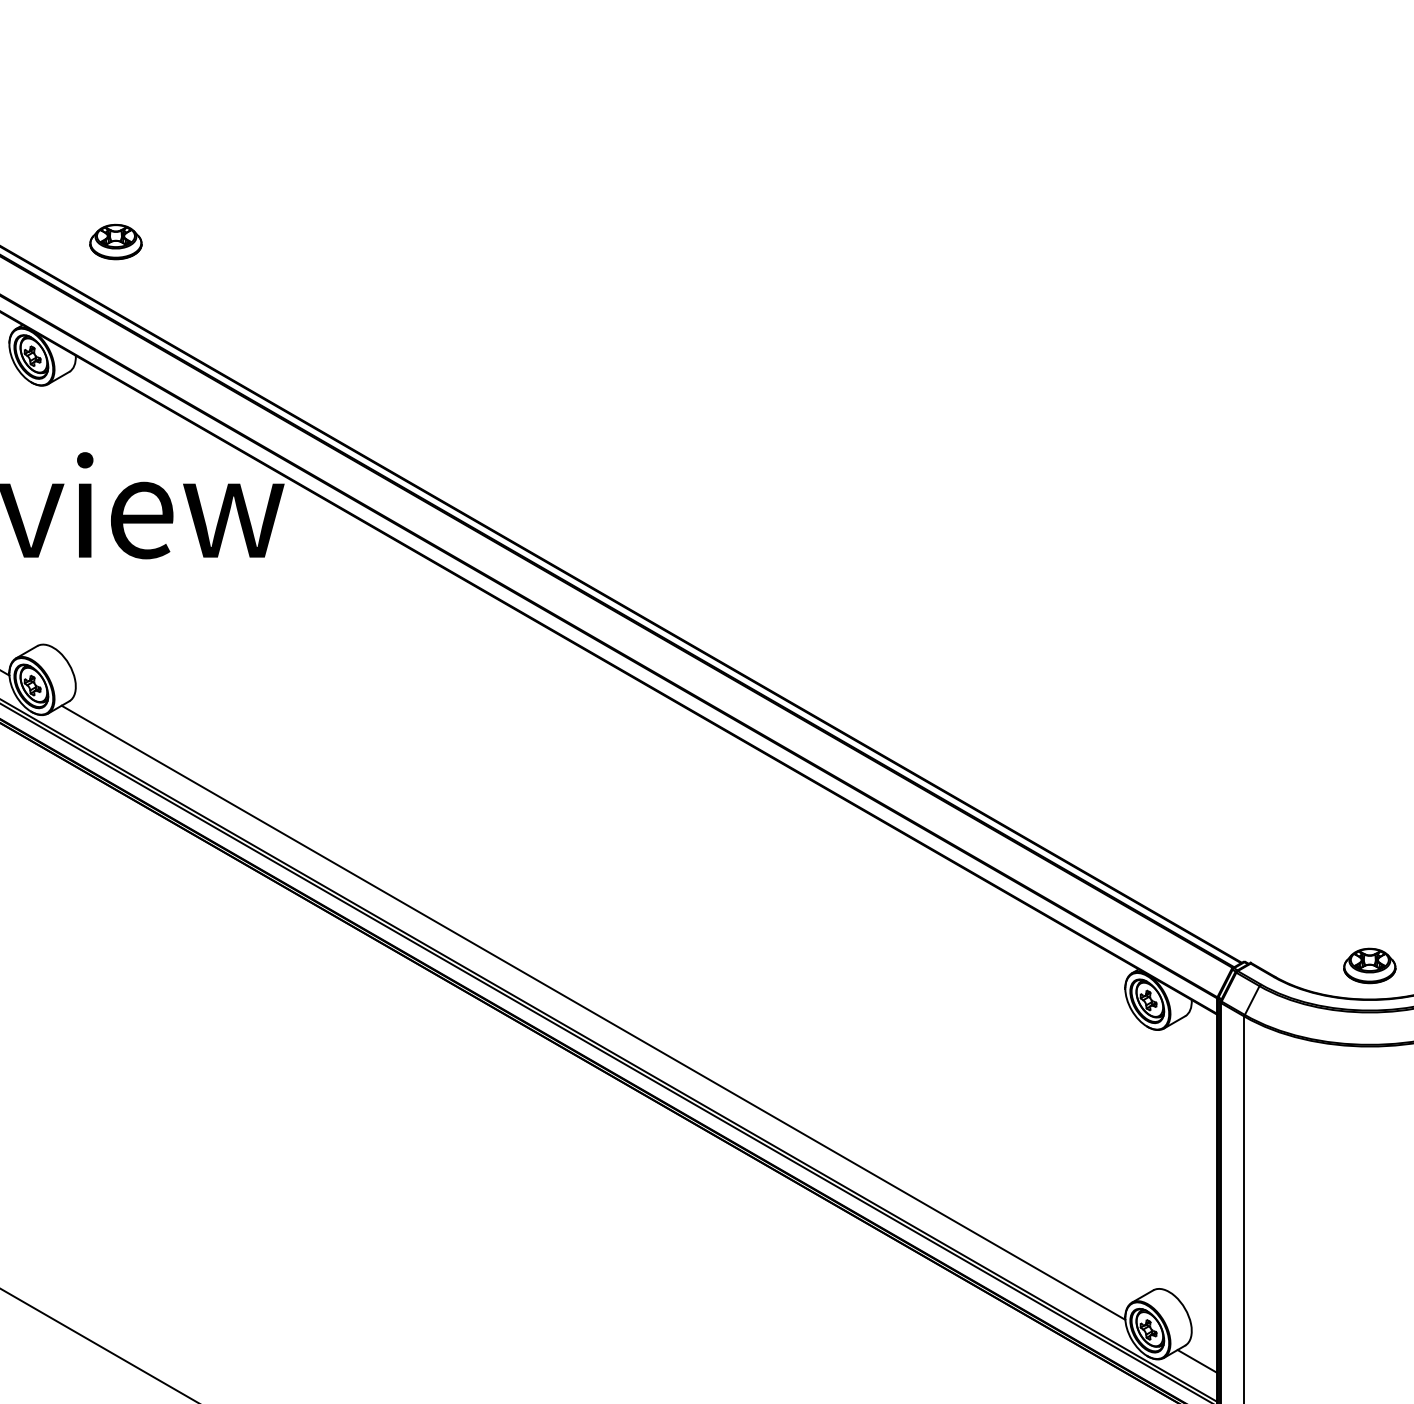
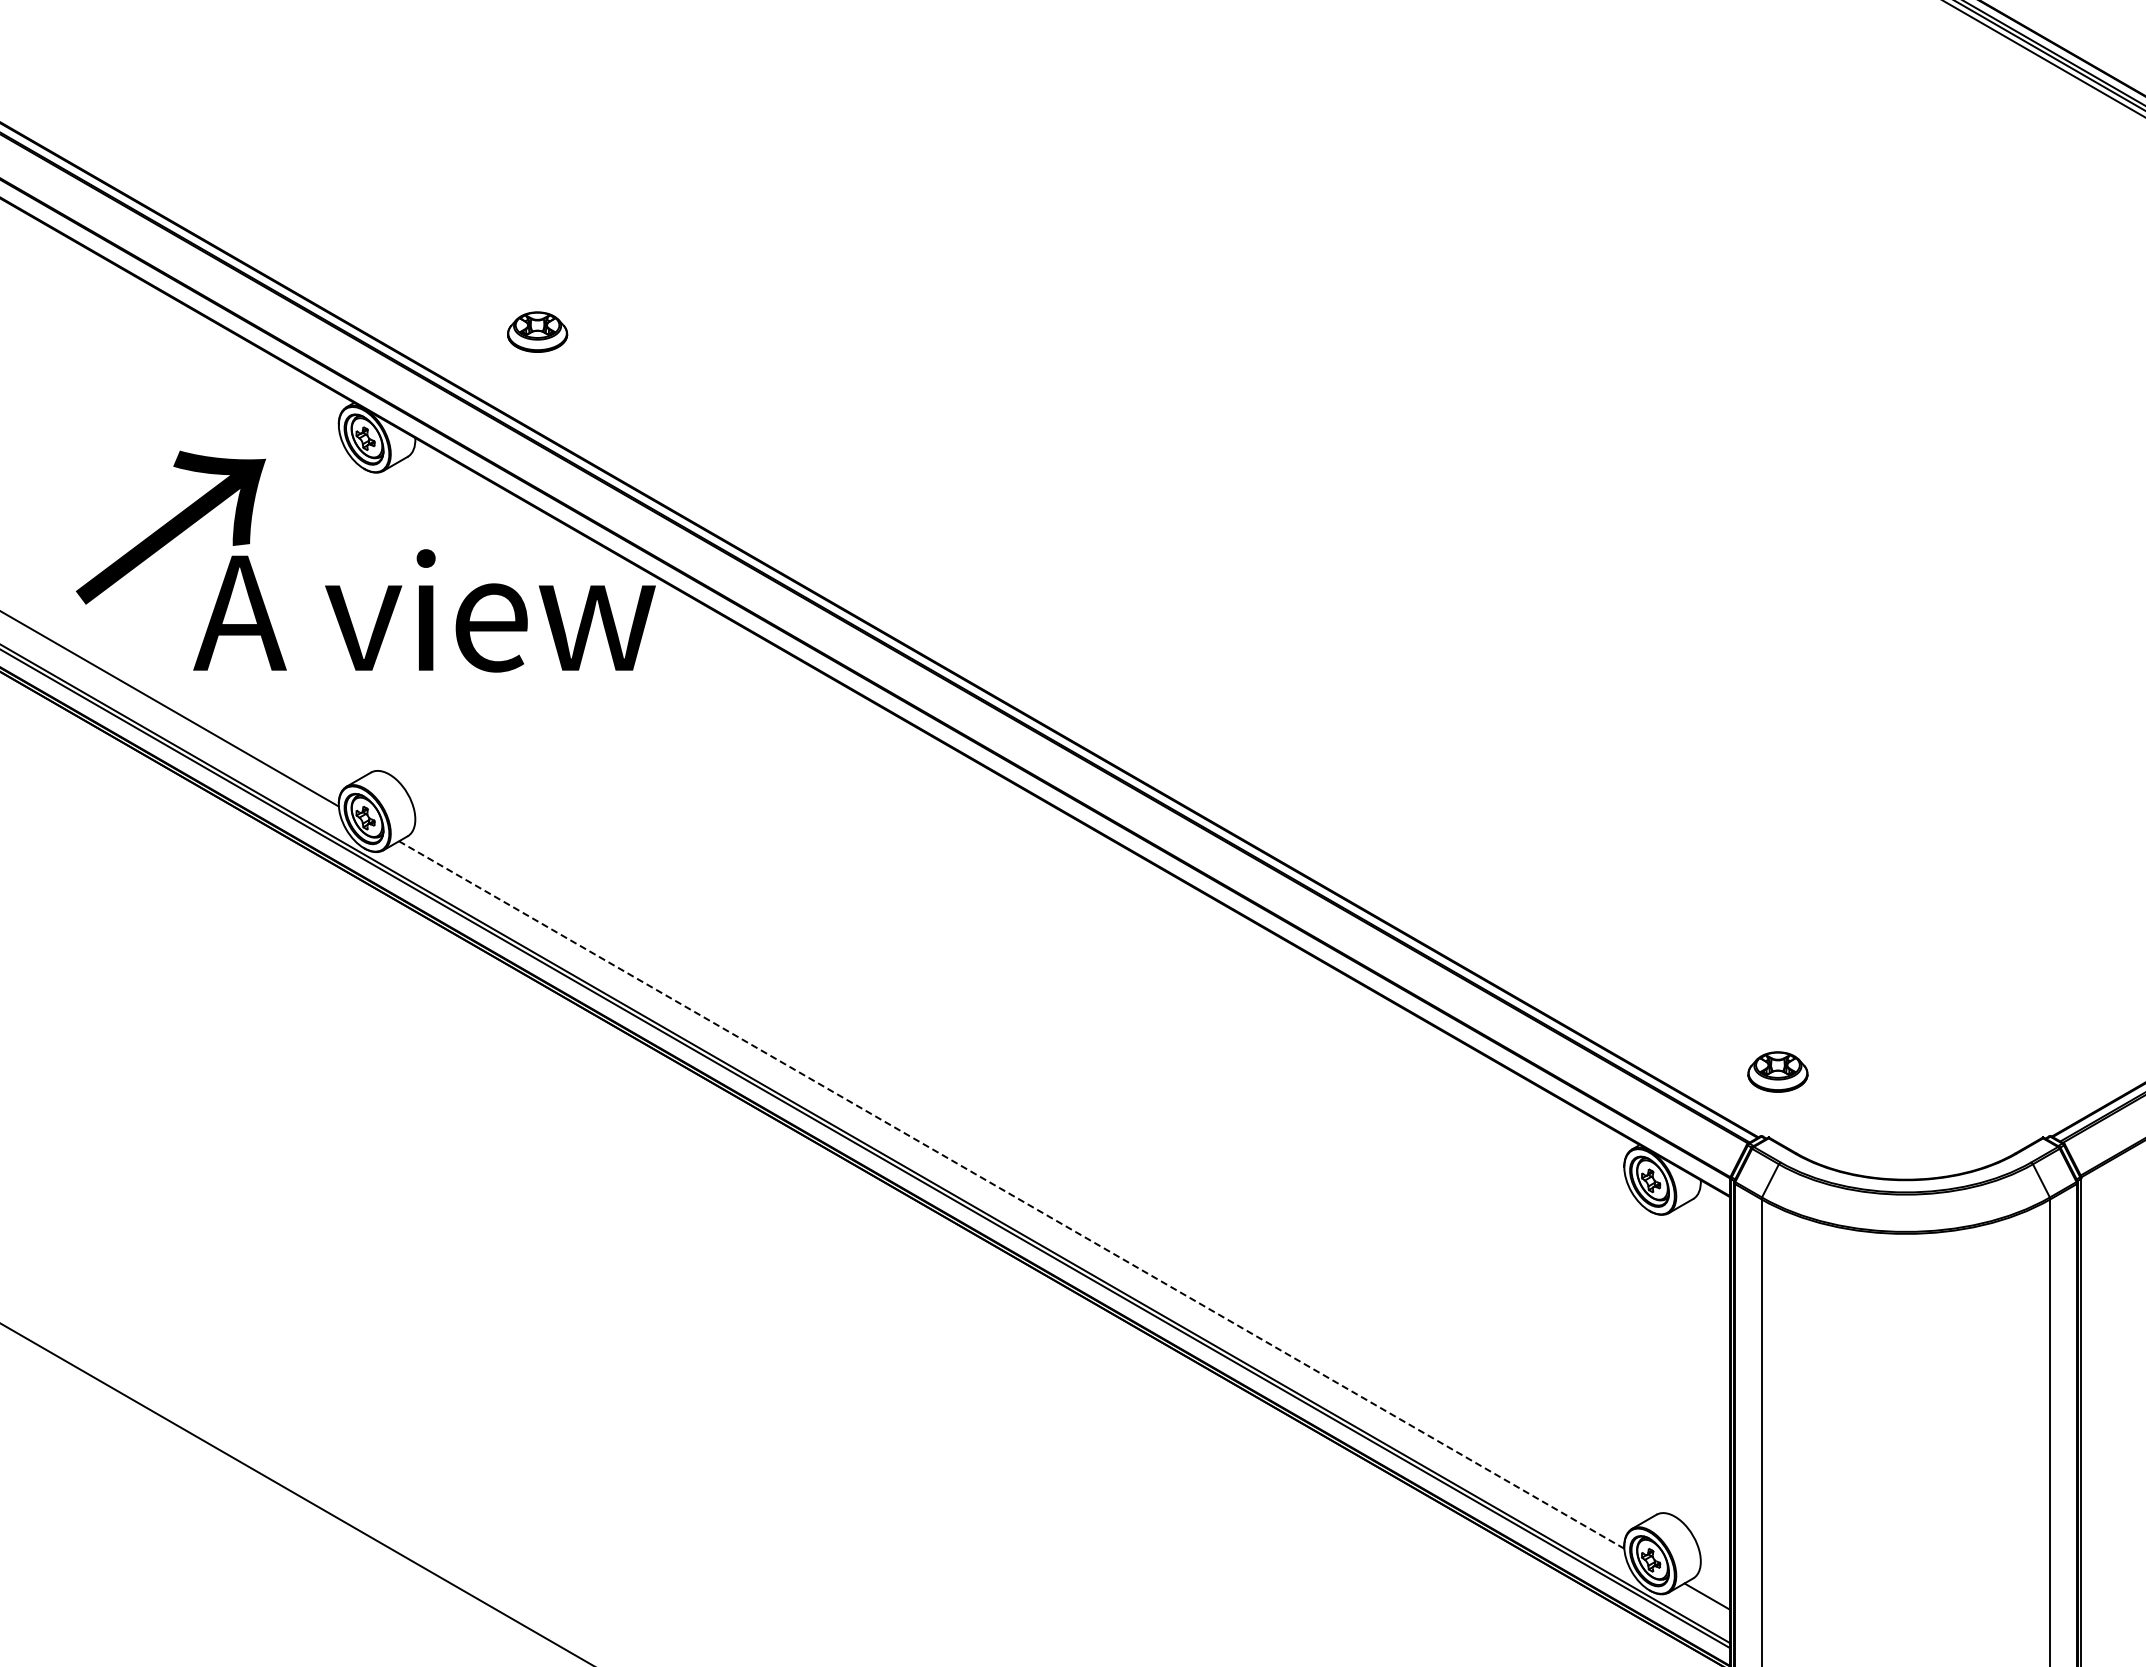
part: (115, 241) -> (537, 331), moved
part: (1369, 965) -> (1777, 1071), moved
line: (593, 1012) -> (1011, 1194), solid -> dashed

